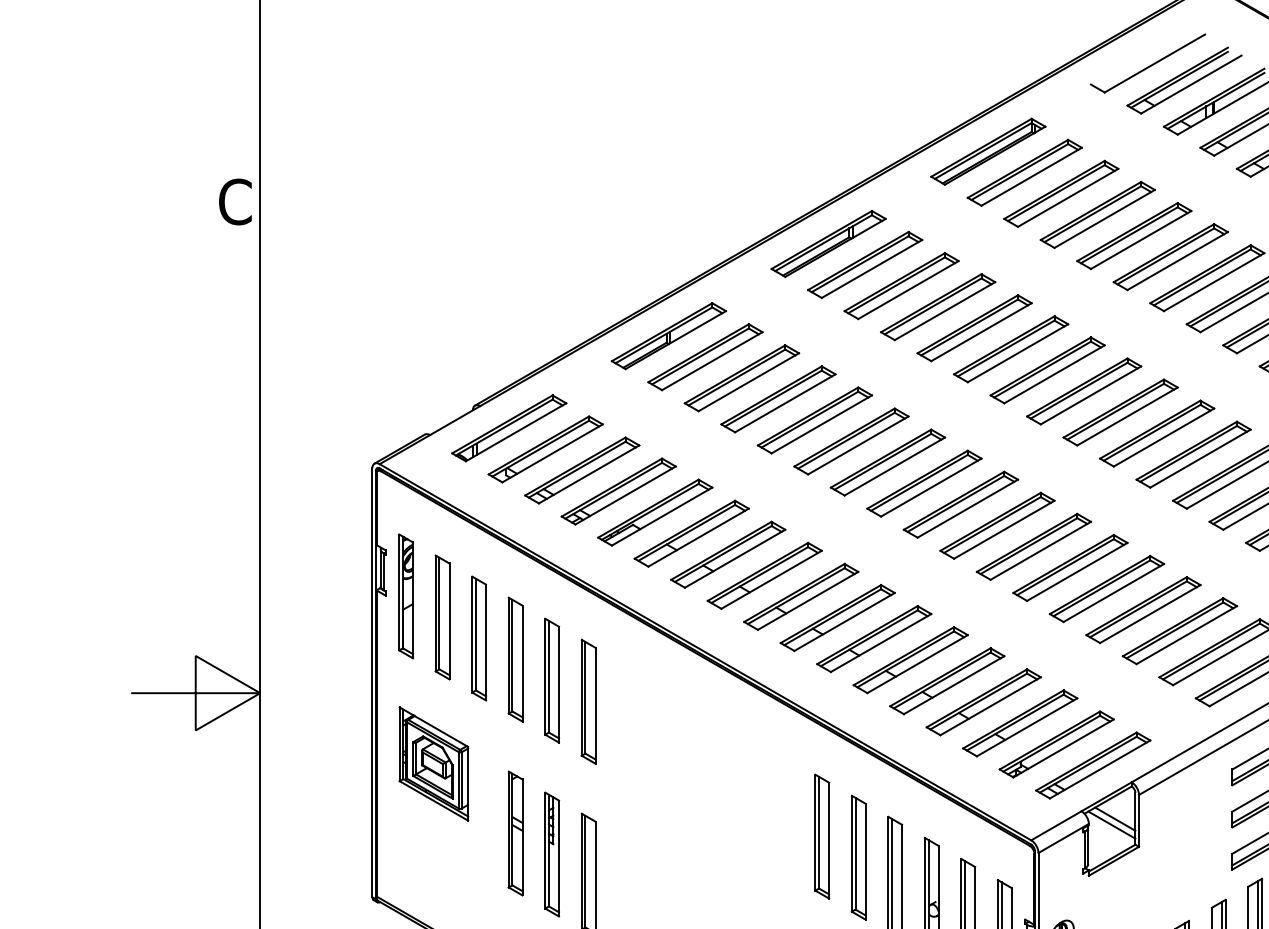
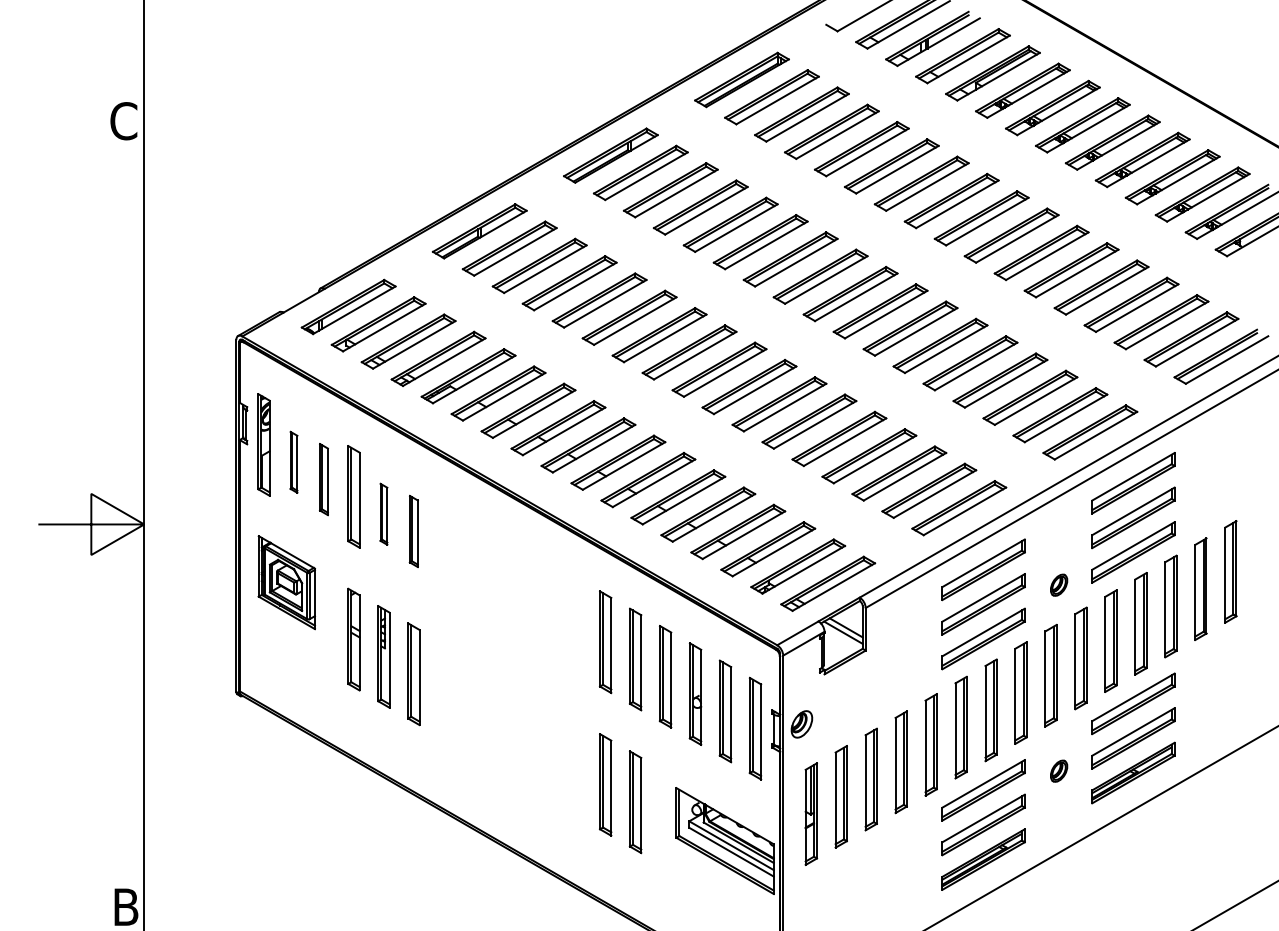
part: (441, 617) -> (293, 462), size x0.6
part: (478, 638) -> (323, 479), size x0.7
part: (551, 681) -> (383, 514), size x0.6
part: (588, 701) -> (413, 531), size x0.7

